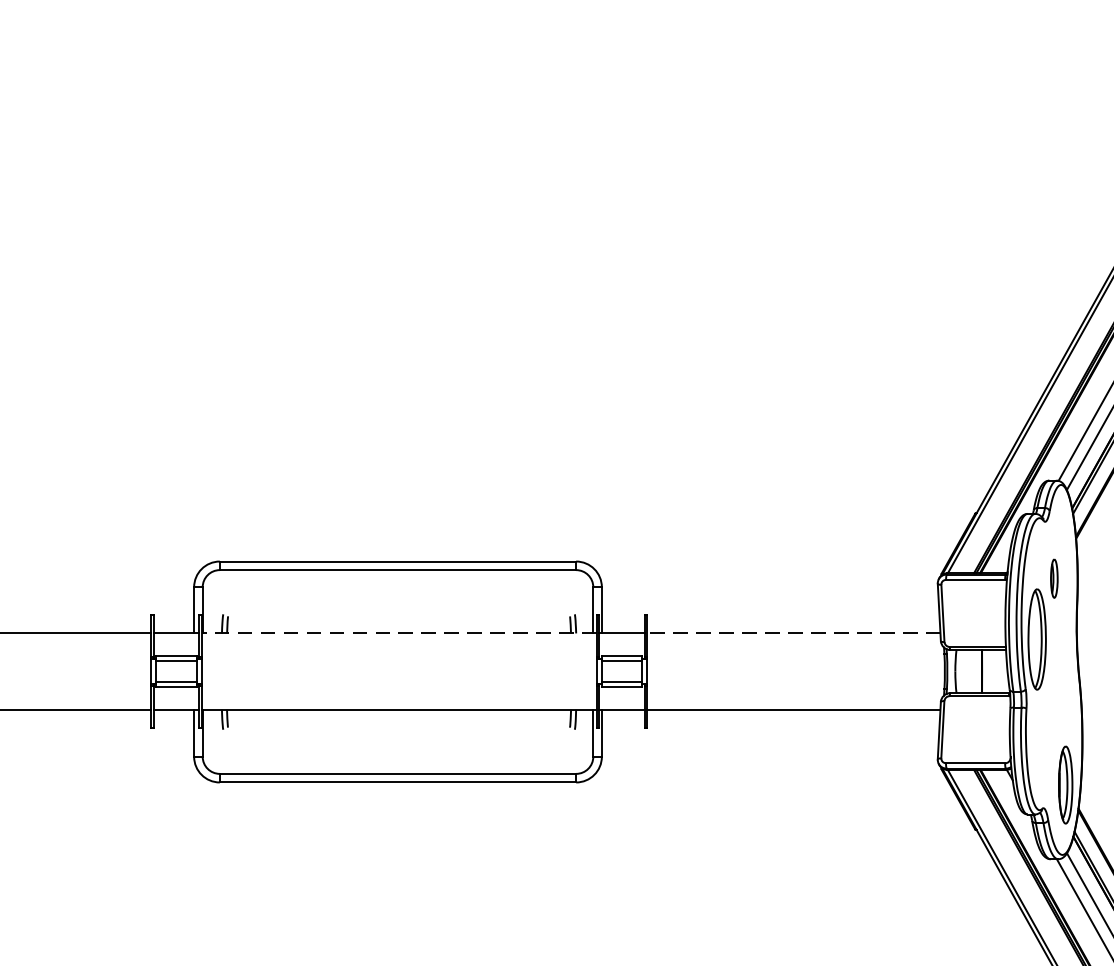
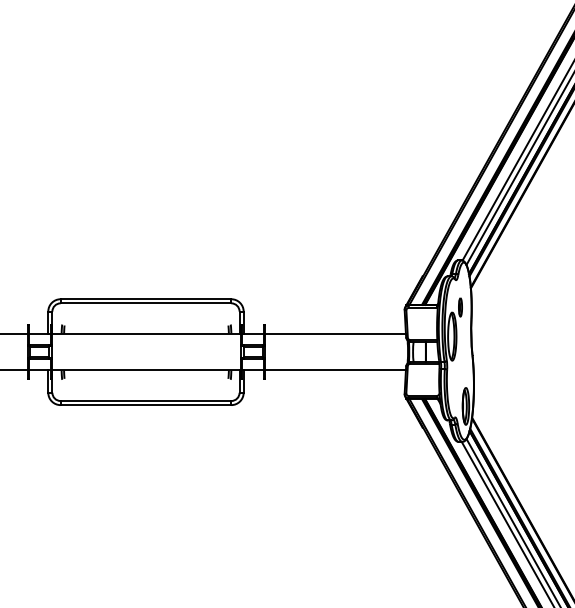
line: (399, 633) -> (146, 333), dashed -> solid
line: (793, 633) -> (335, 333), dashed -> solid

